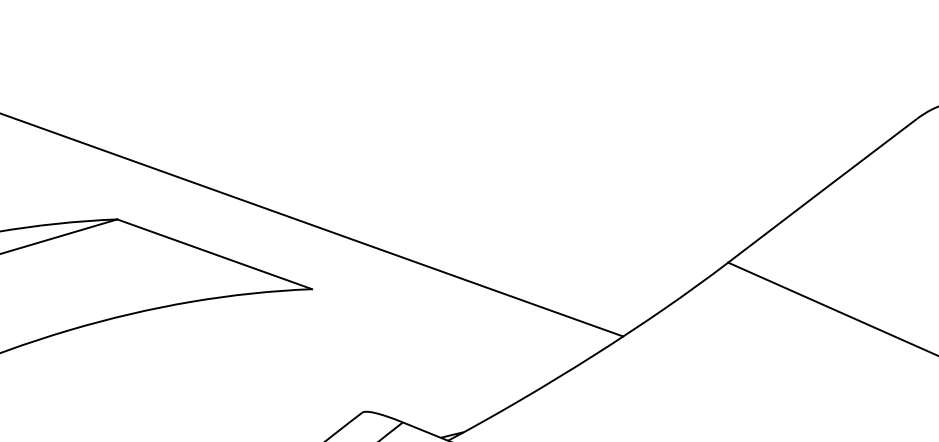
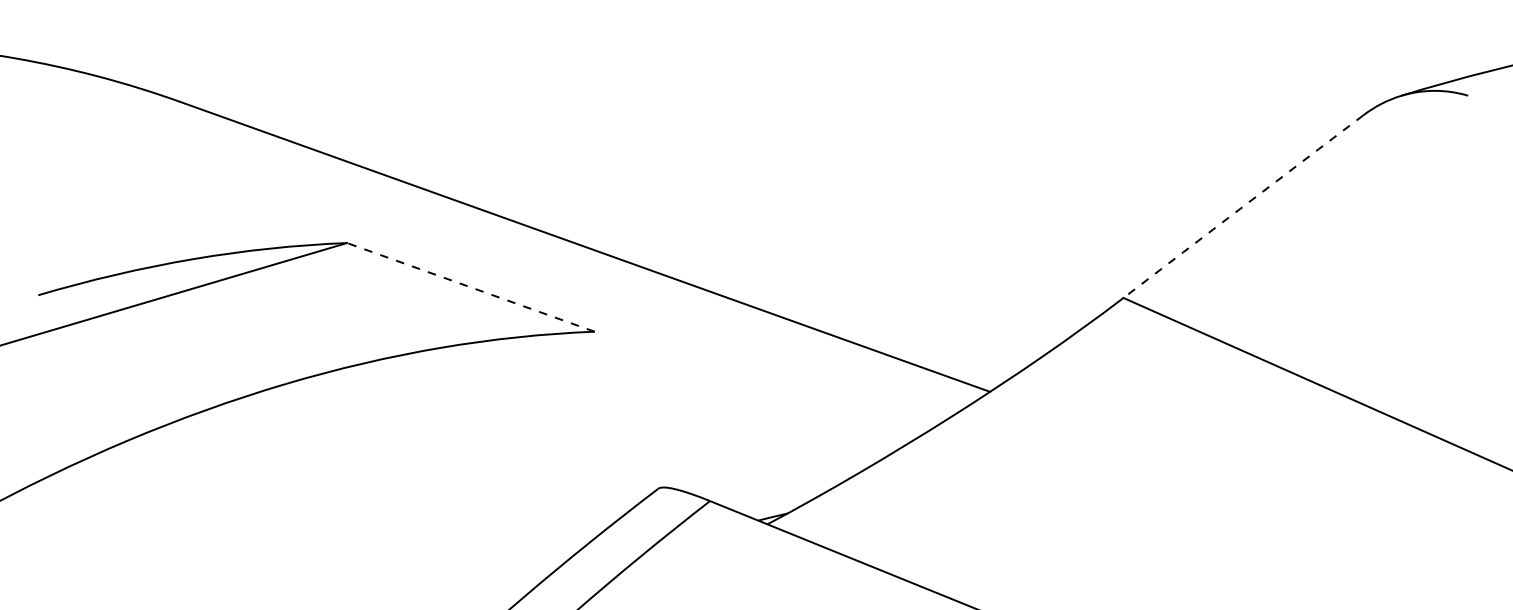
arc: (822, 190) -> (1243, 206), solid -> dashed
line: (214, 254) -> (470, 287), solid -> dashed

